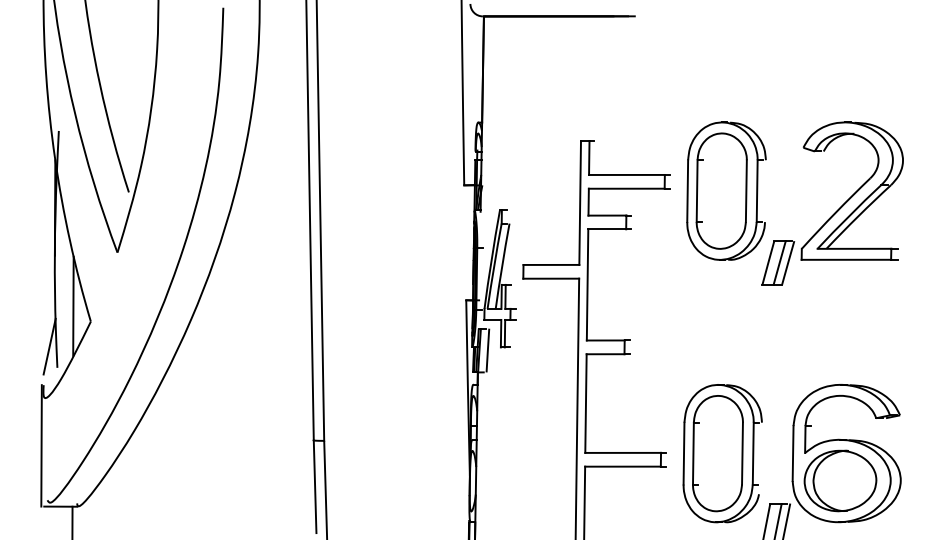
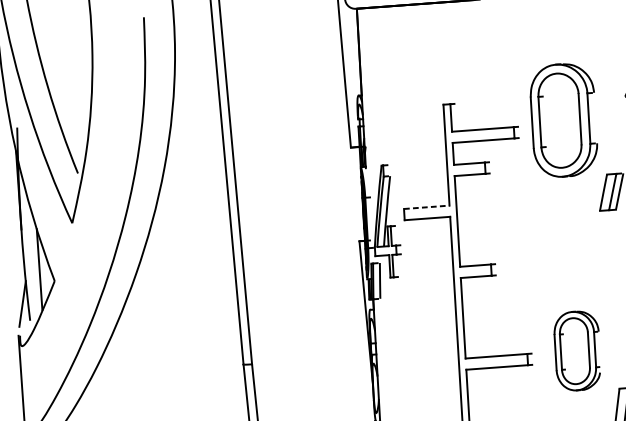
part: (726, 190) -> (563, 119), moved
line: (551, 264) -> (426, 206), solid -> dashed
part: (722, 453) -> (577, 350), size x0.7

